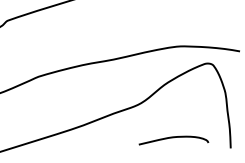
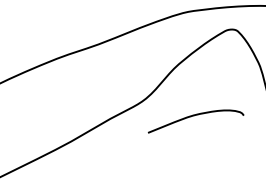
curve: (173, 138) -> (194, 117), moved

